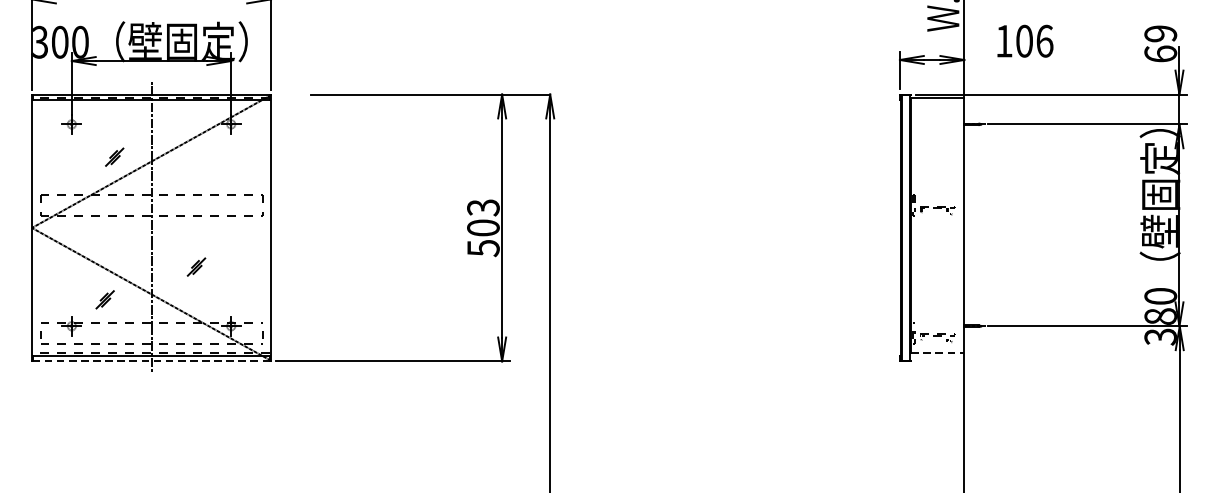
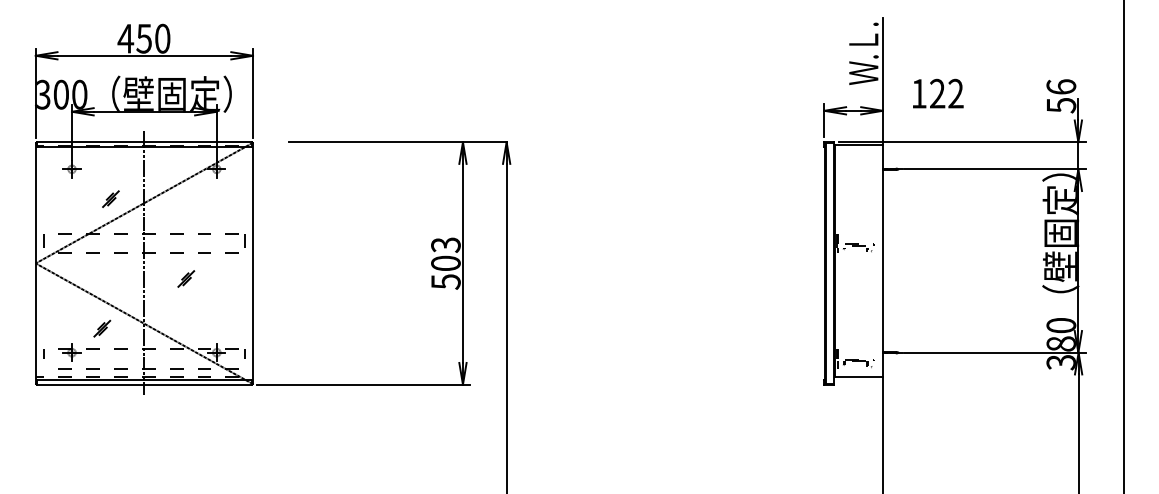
text: (1034, 40) -> (946, 93), 106 -> 122
text: (1160, 44) -> (1061, 96), 69 -> 56
part: (196, 266) -> (186, 278), moved
line: (938, 352) -> (859, 376), dashed -> solid
line: (151, 361) -> (144, 384), dashed -> solid

